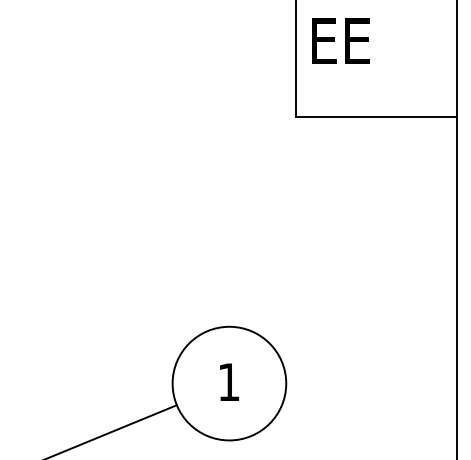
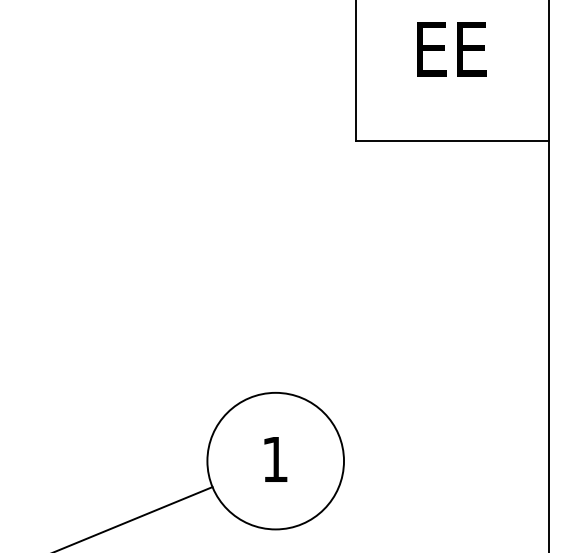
text: (340, 41) -> (451, 49), moved

